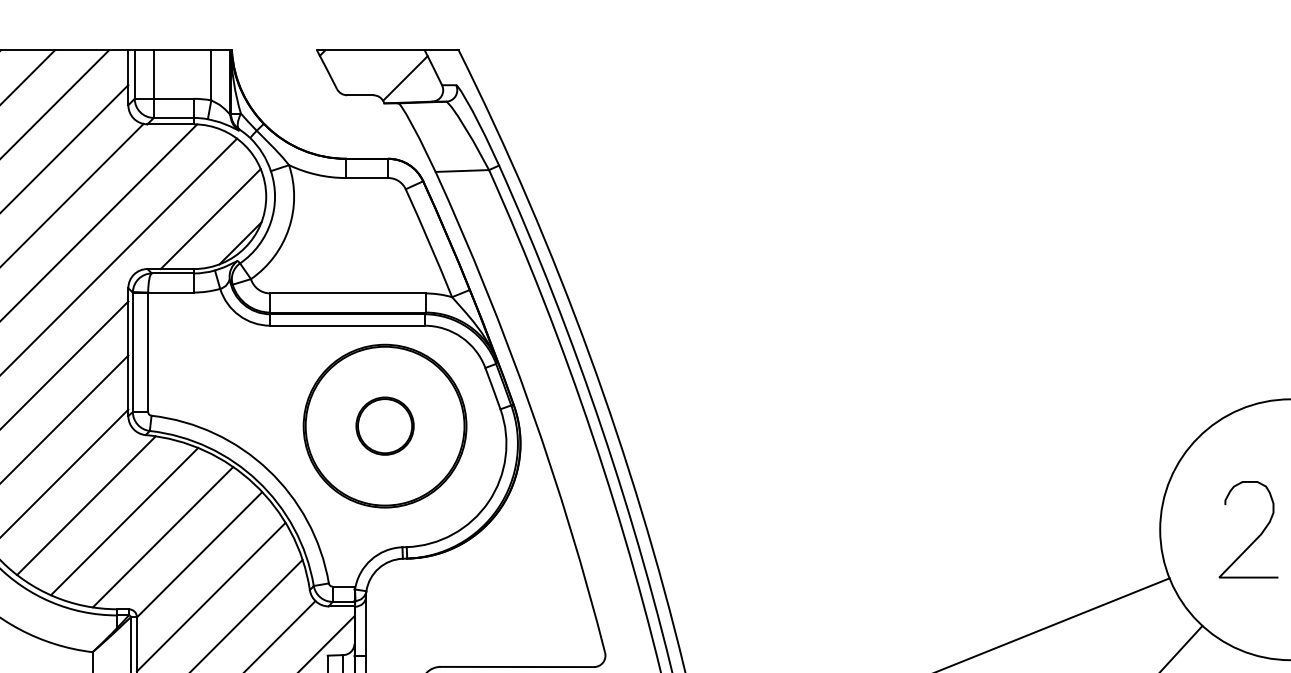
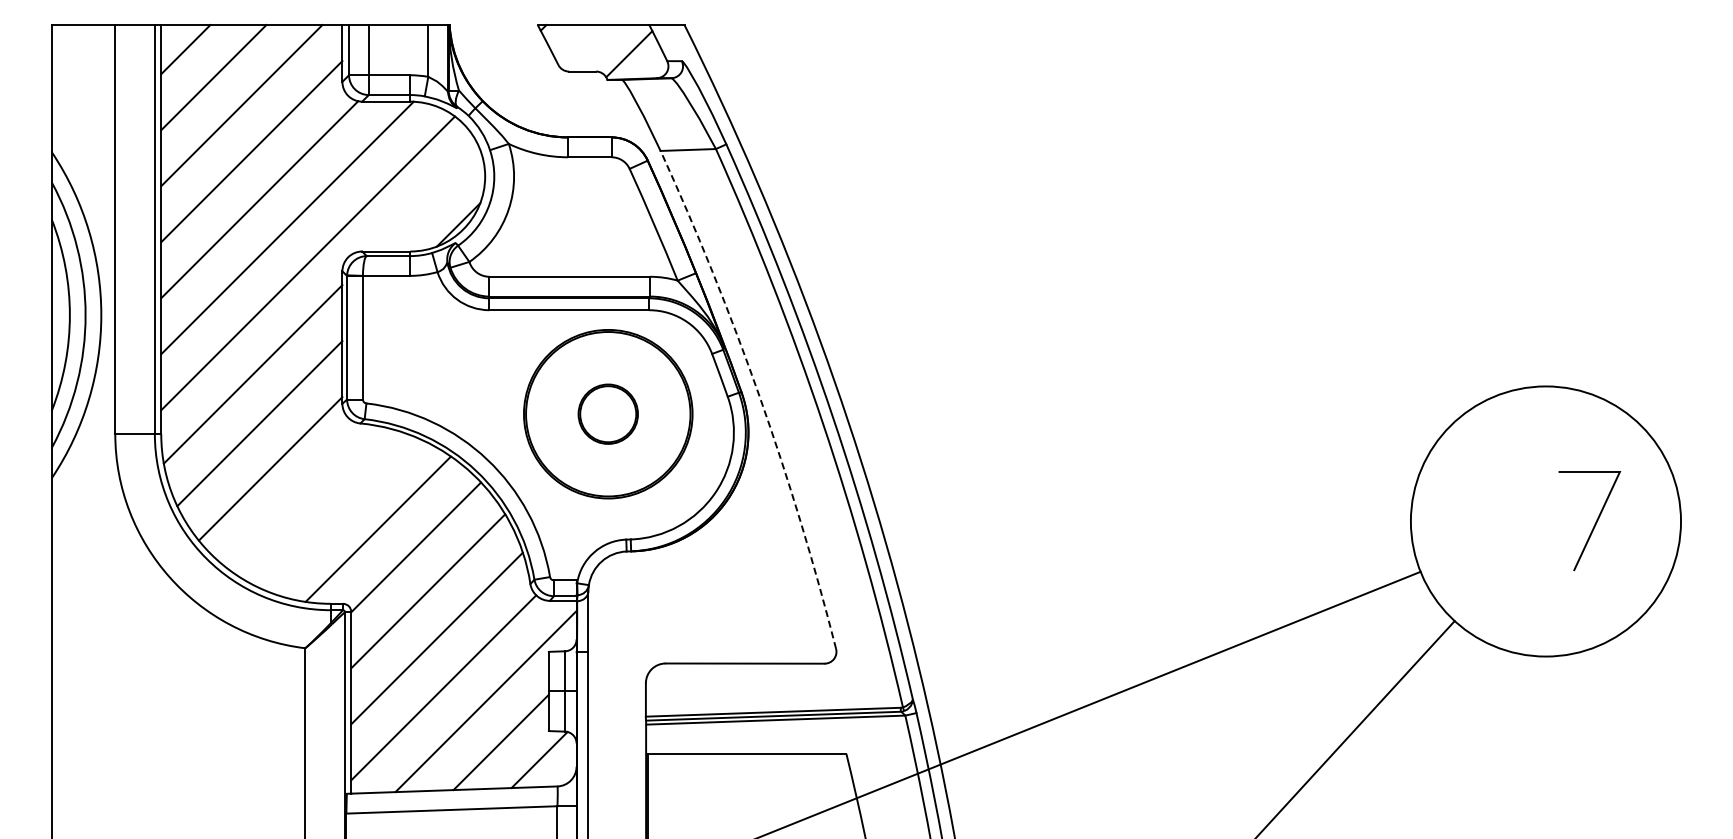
line: (210, 218) -> (427, 199), removed
arc: (531, 409) -> (759, 396), solid -> dashed
line: (85, 505) -> (298, 496), removed
line: (124, 521) -> (338, 512), removed
curve: (1256, 537) -> (1510, 529), removed

